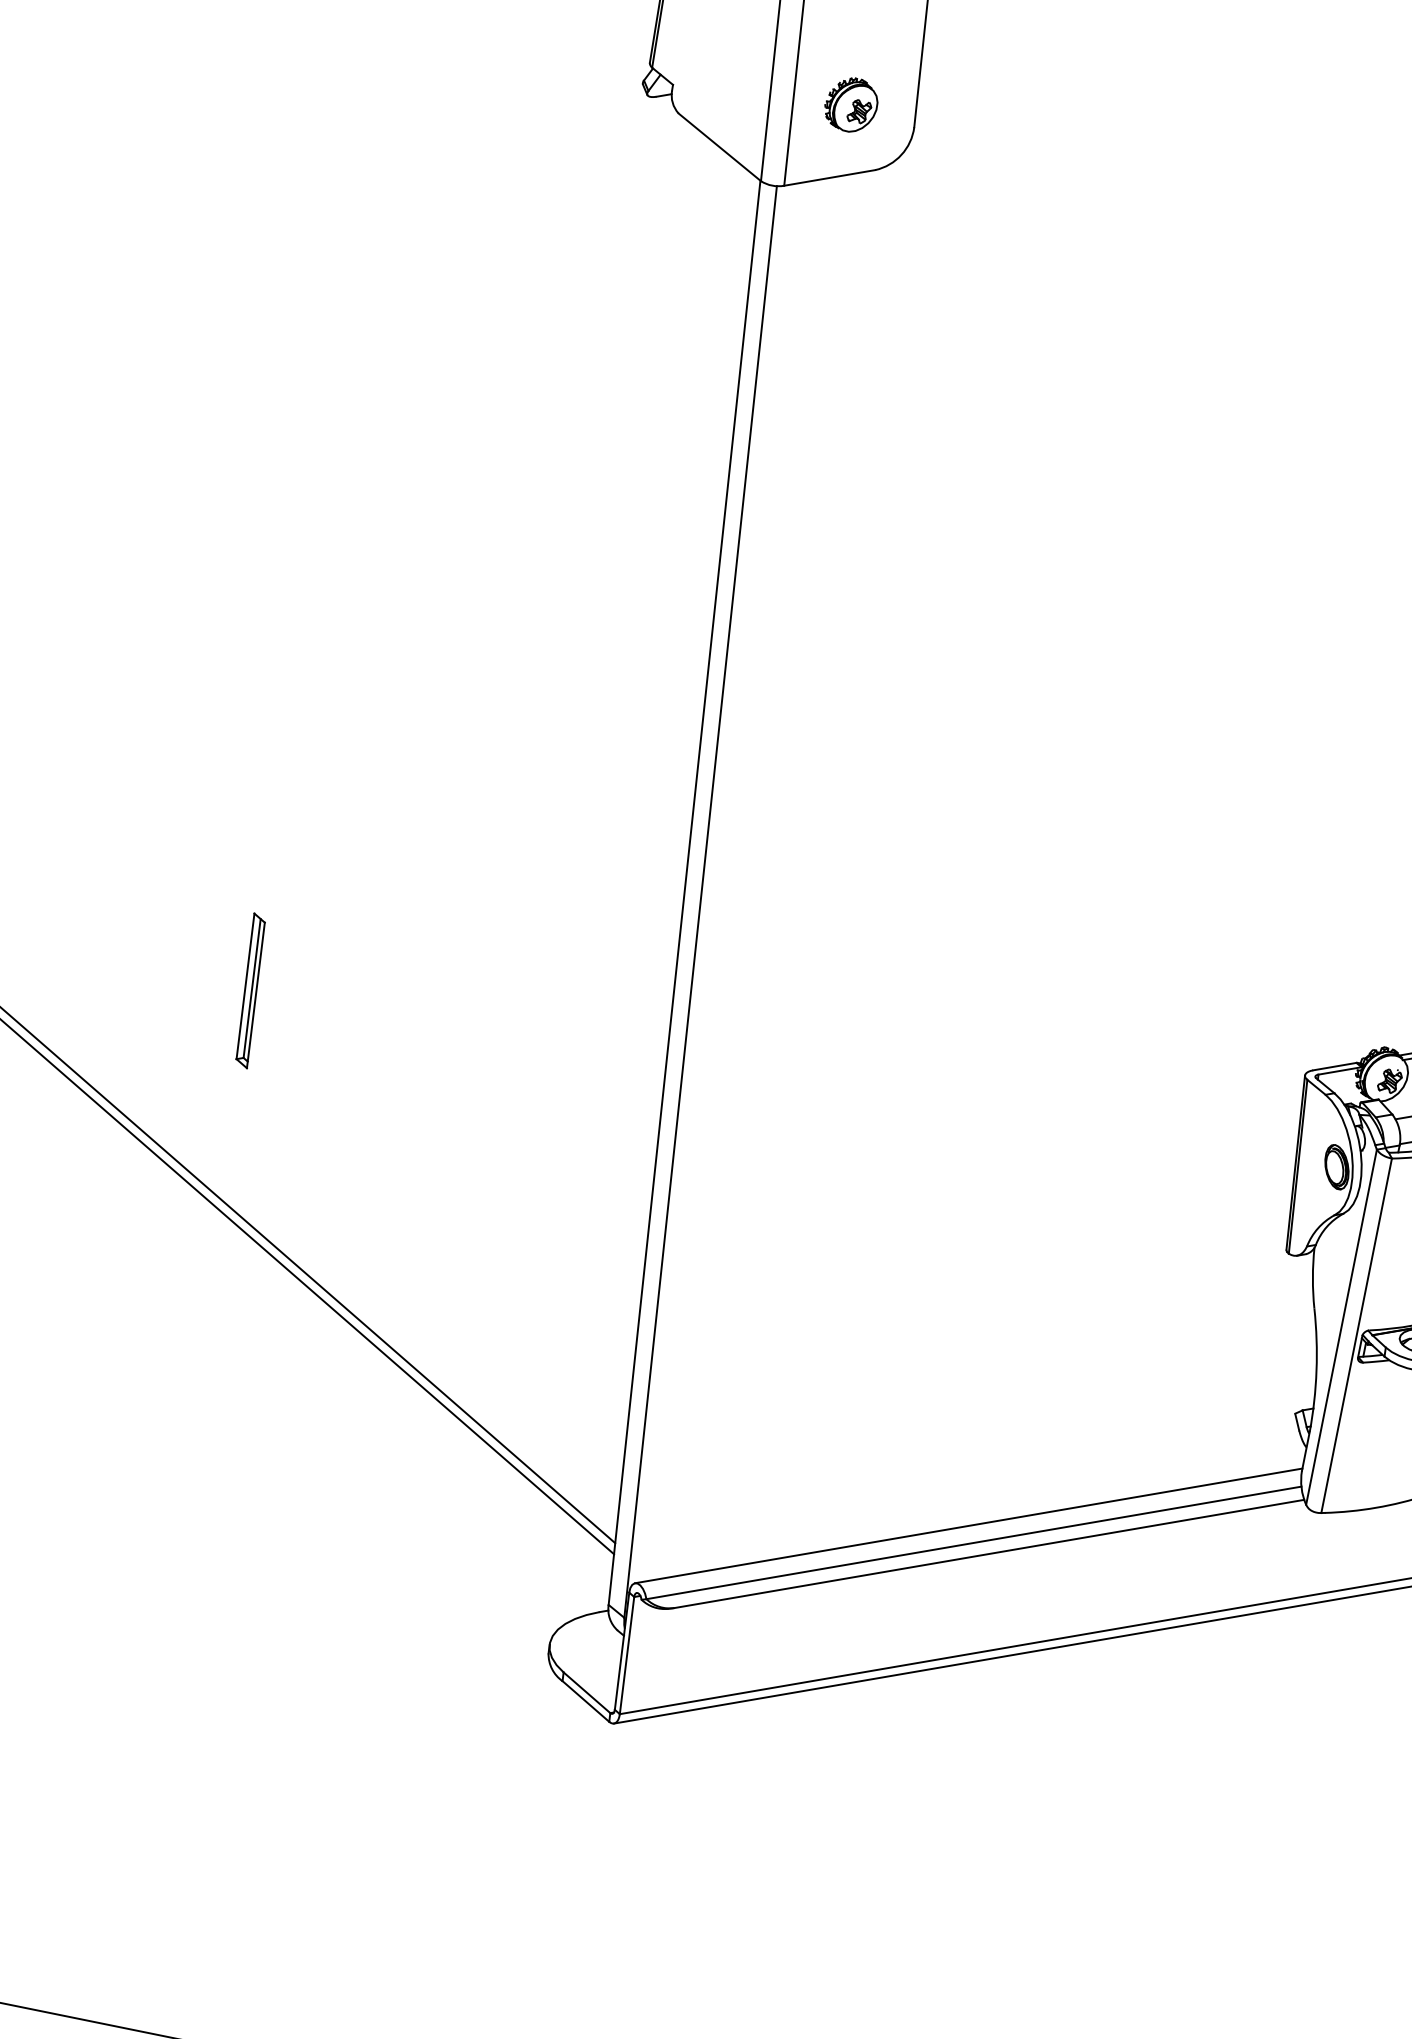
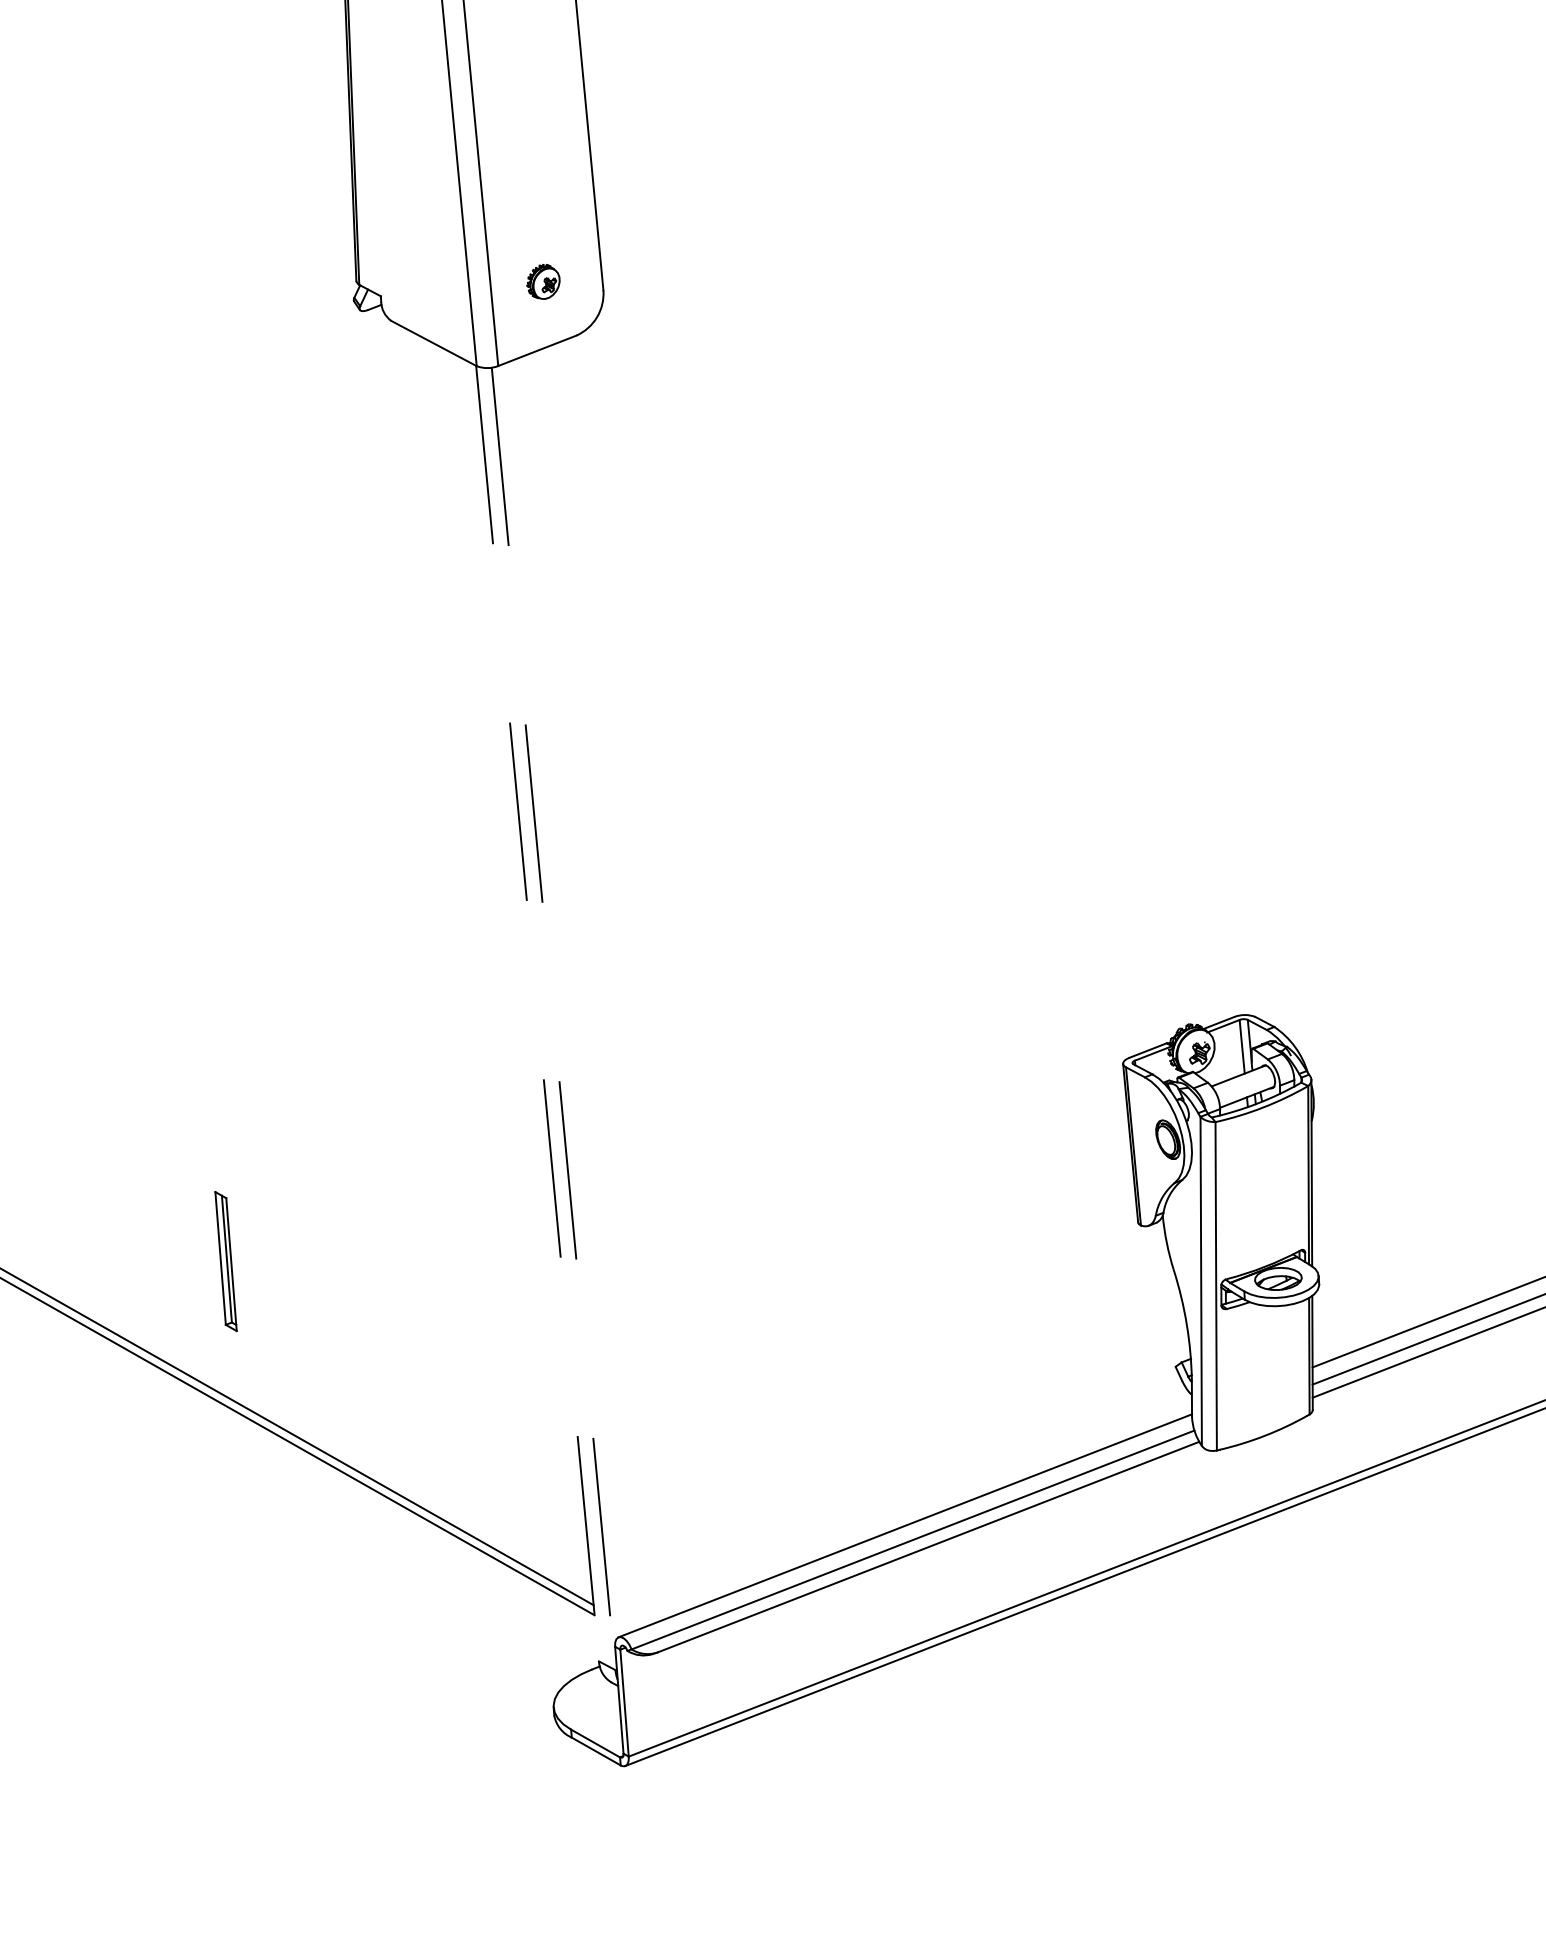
part: (851, 104) -> (543, 281), size x0.7
line: (684, 892) -> (537, 1013), solid -> dashed
line: (700, 902) -> (553, 1019), solid -> dashed
part: (250, 990) -> (225, 1261), moved

